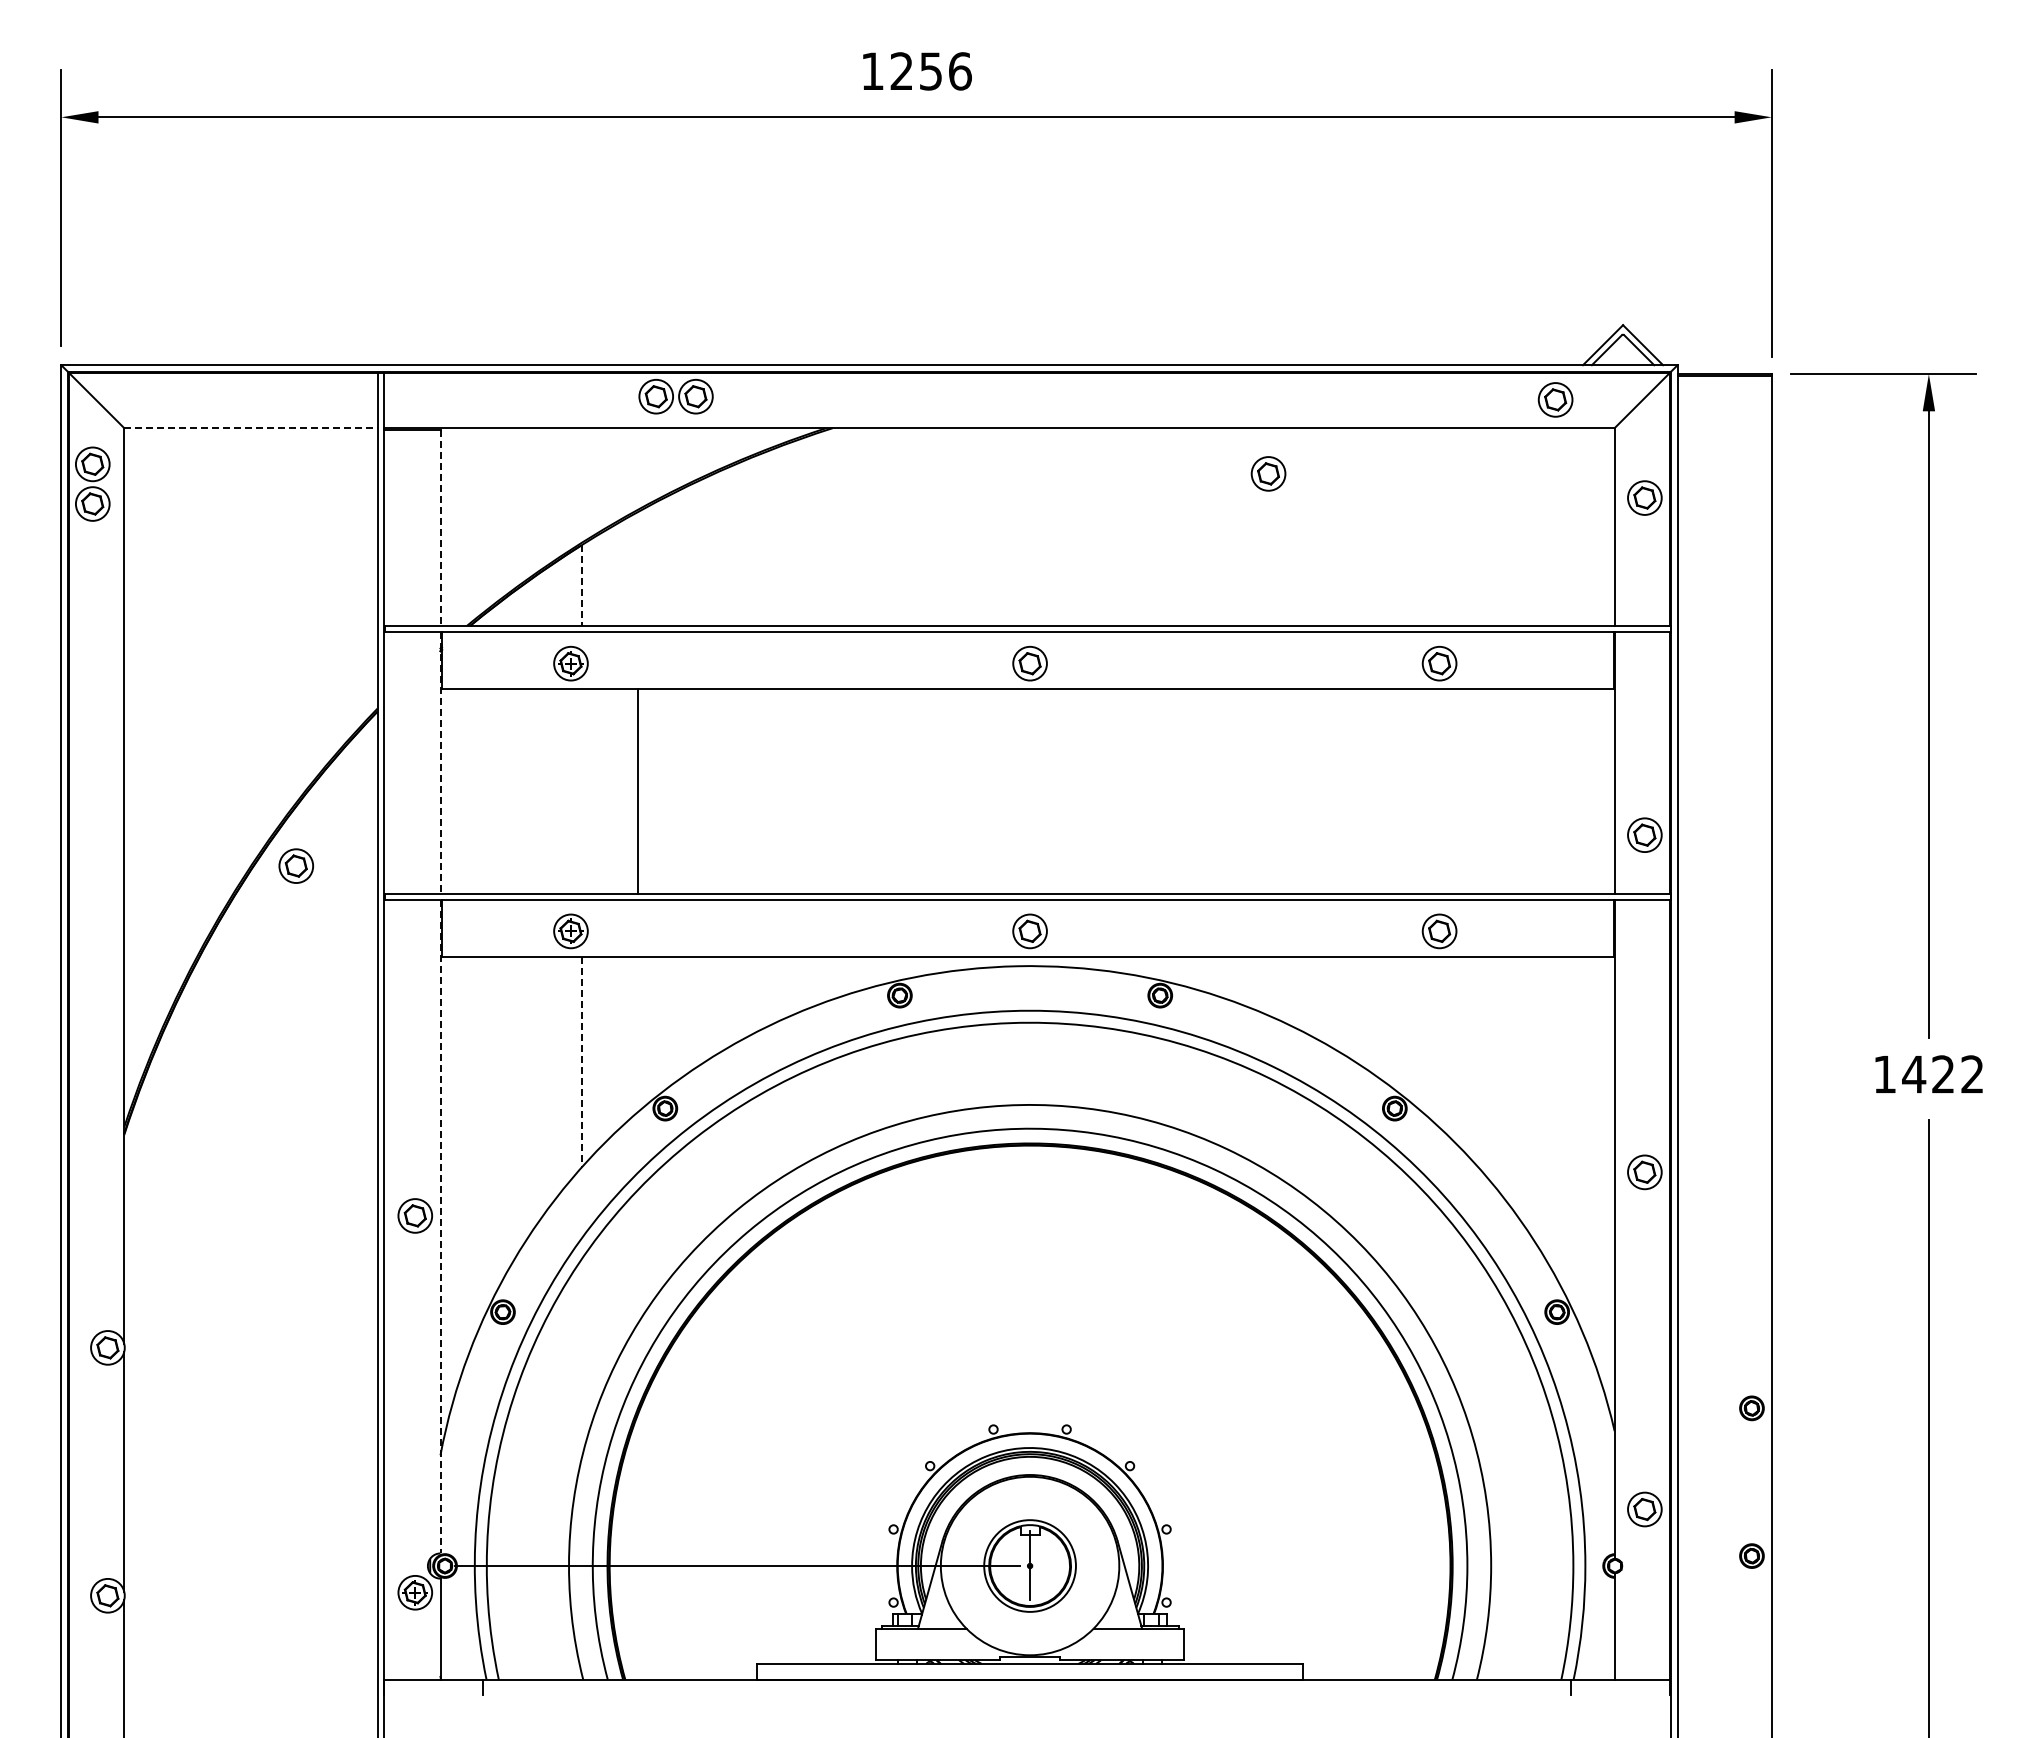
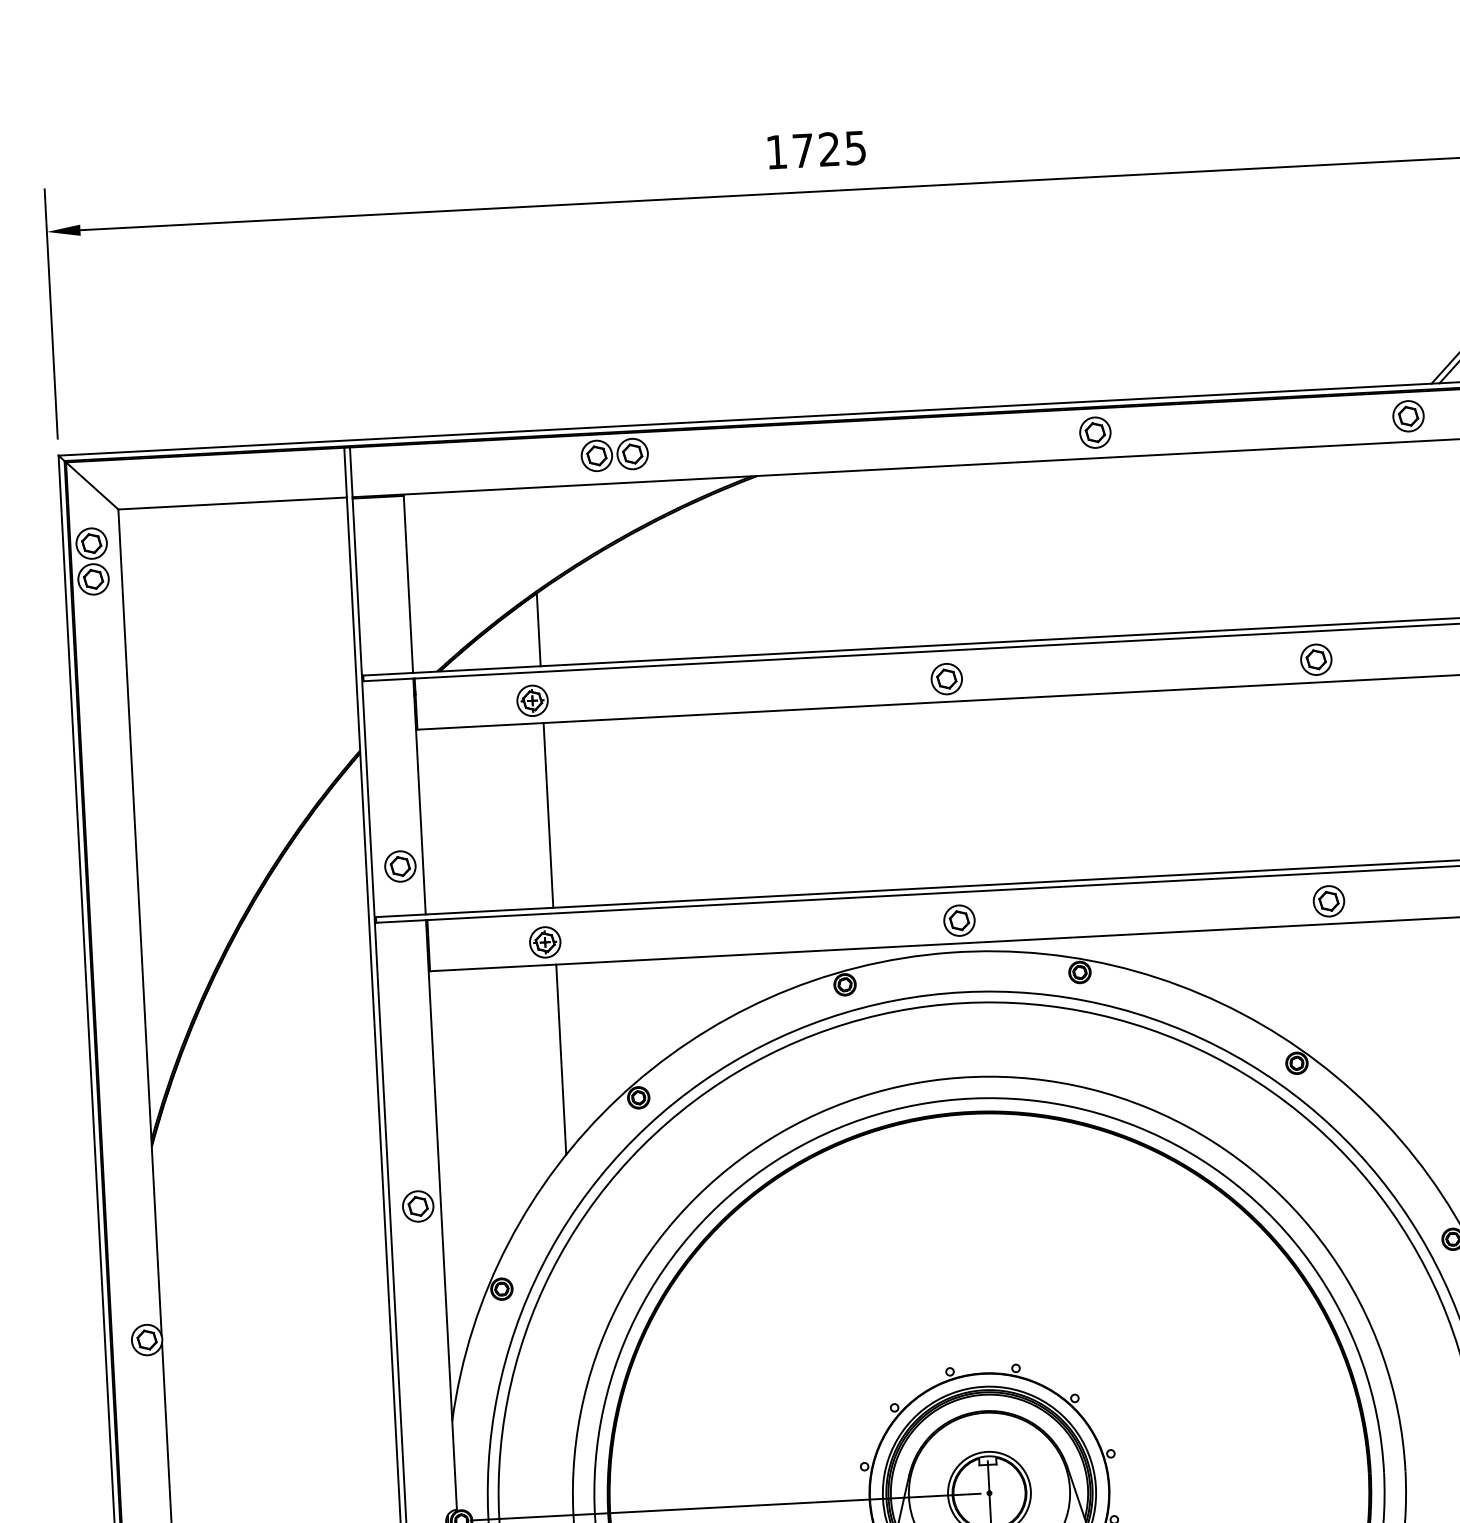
text: (930, 71) -> (828, 149), 1256 -> 1725
line: (250, 428) -> (232, 503), dashed -> solid
part: (1268, 473) -> (1095, 432), moved
line: (440, 528) -> (408, 585), dashed -> solid
line: (581, 586) -> (538, 630), dashed -> solid
line: (440, 762) -> (419, 796), dashed -> solid
line: (637, 790) -> (548, 814), moved
part: (295, 865) -> (399, 865), moved
line: (581, 1062) -> (560, 1060), dashed -> solid
line: (440, 1226) -> (441, 1214), dashed -> solid

